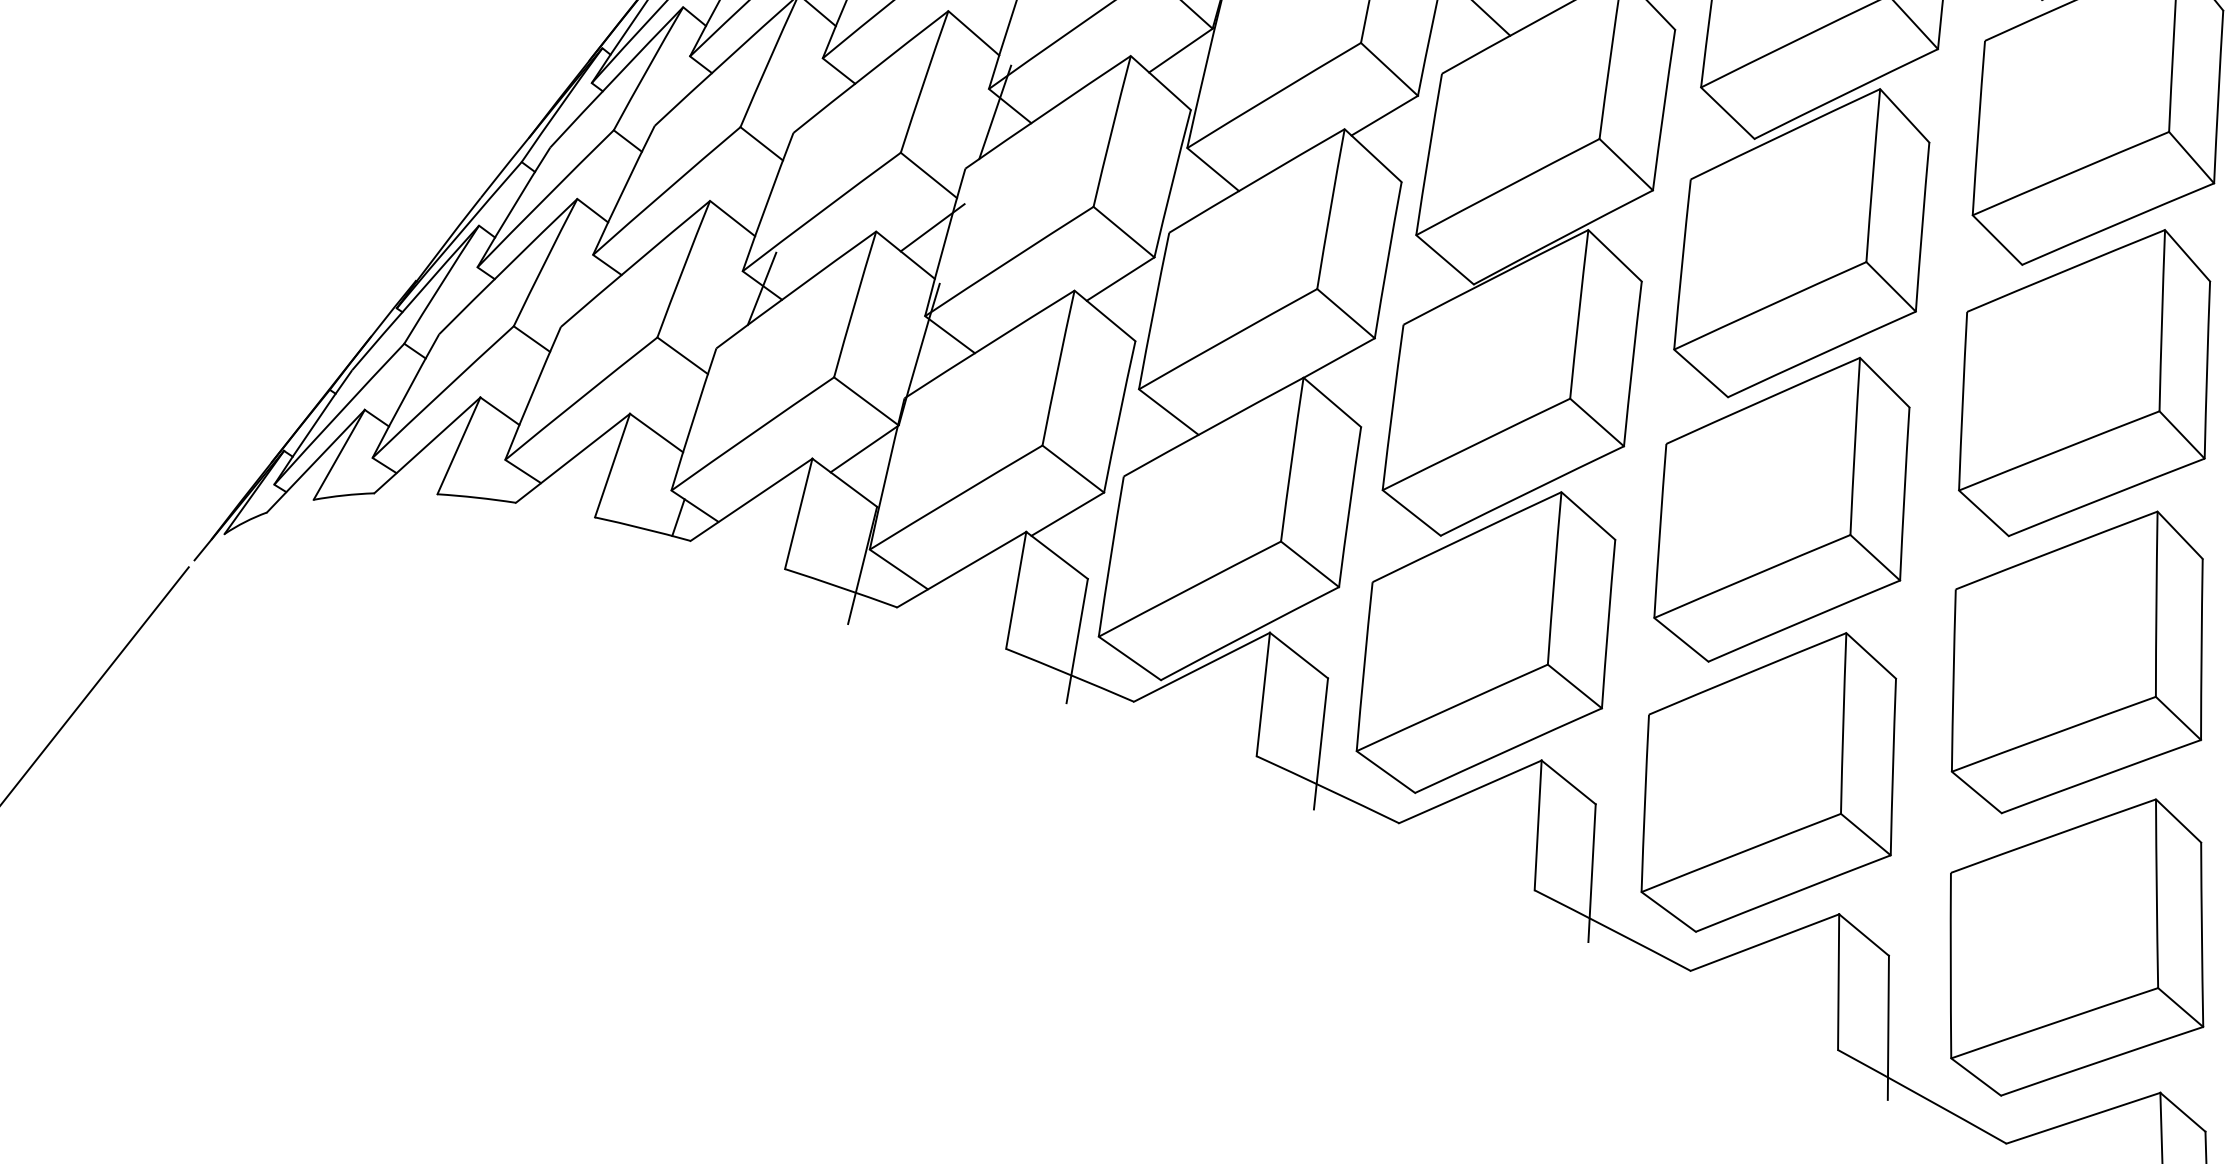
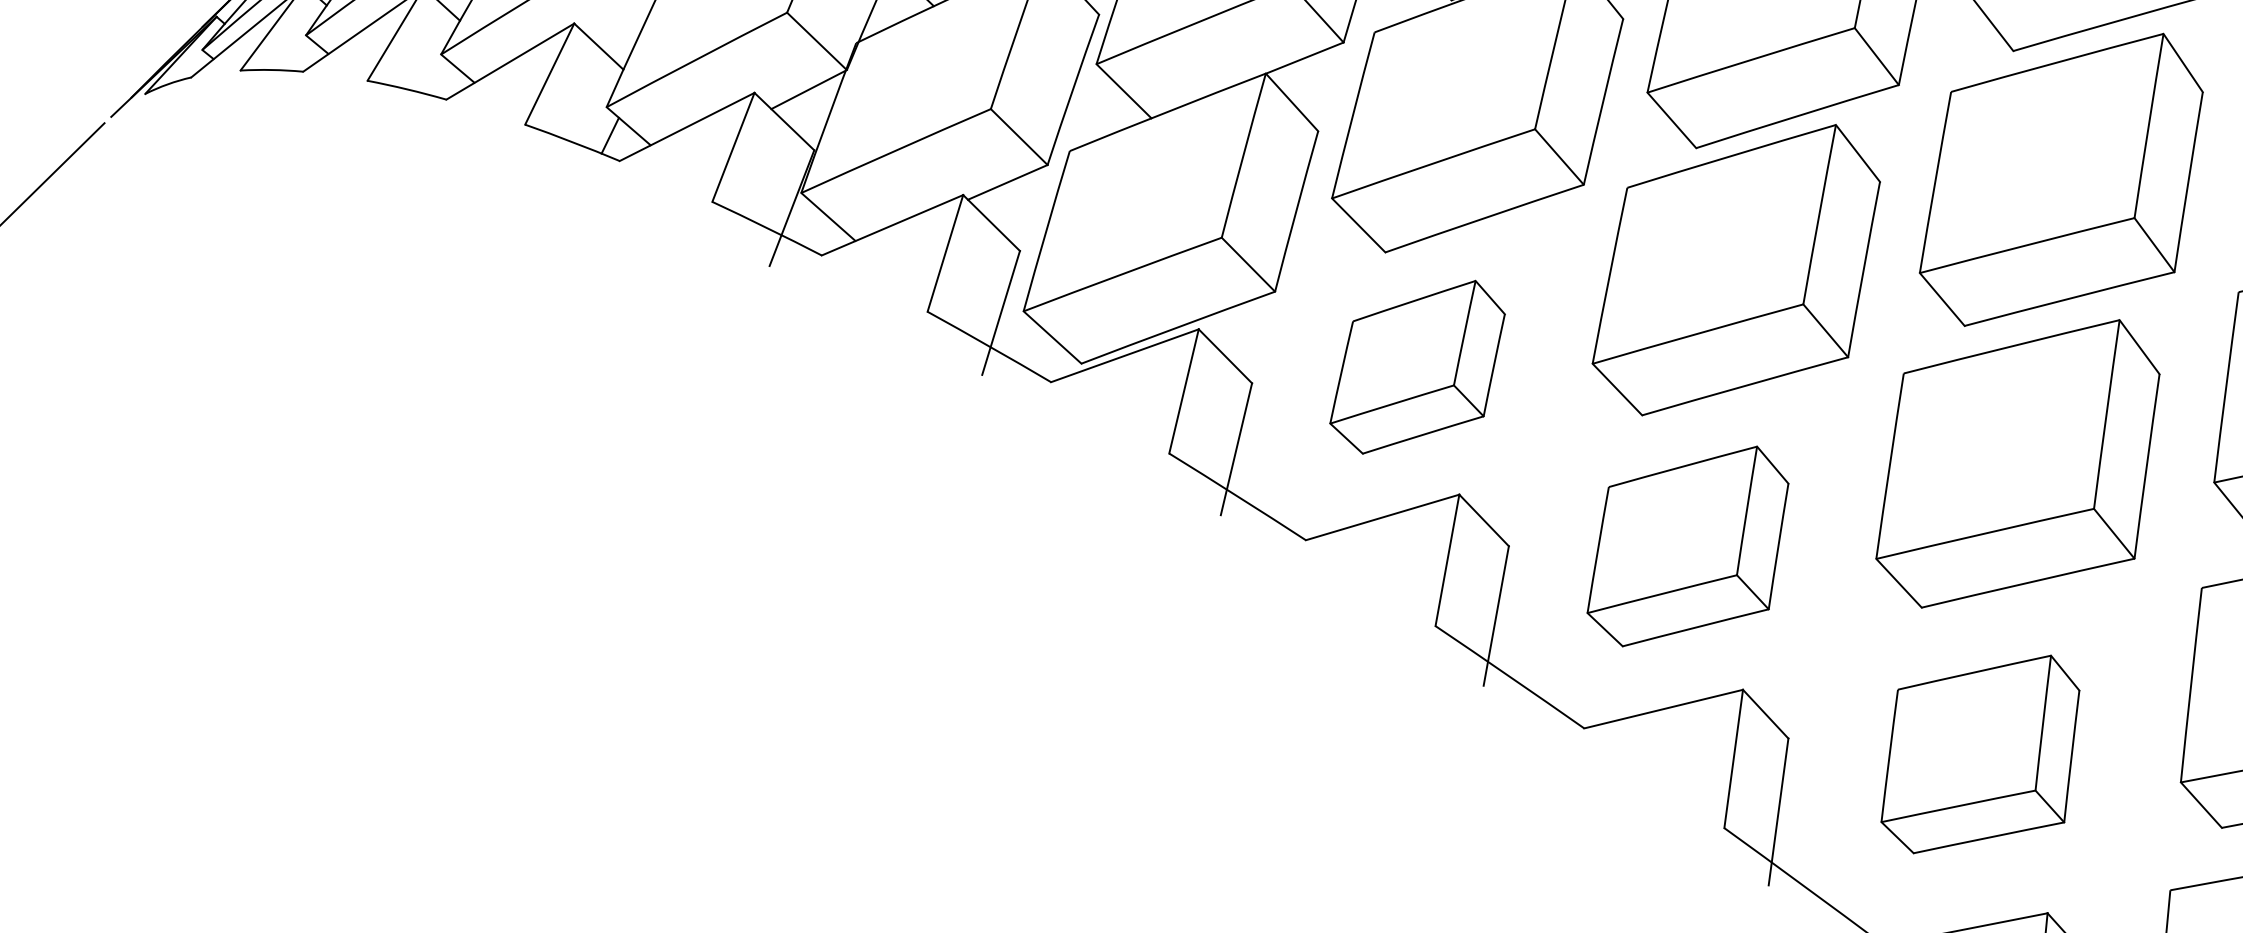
part: (1485, 642) -> (1417, 367), size x0.6
part: (1768, 782) -> (1687, 546), size x0.7
part: (2076, 947) -> (1980, 754), size x0.7

